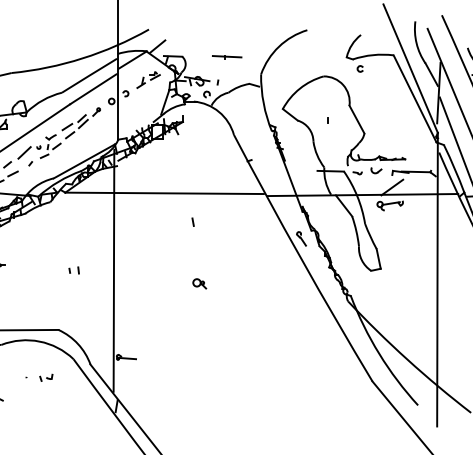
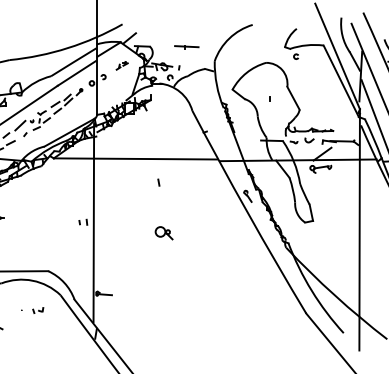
part: (148, 79) -> (122, 65), size x0.6
part: (73, 270) -> (82, 222), moved
part: (199, 283) -> (164, 233), size x1.6

